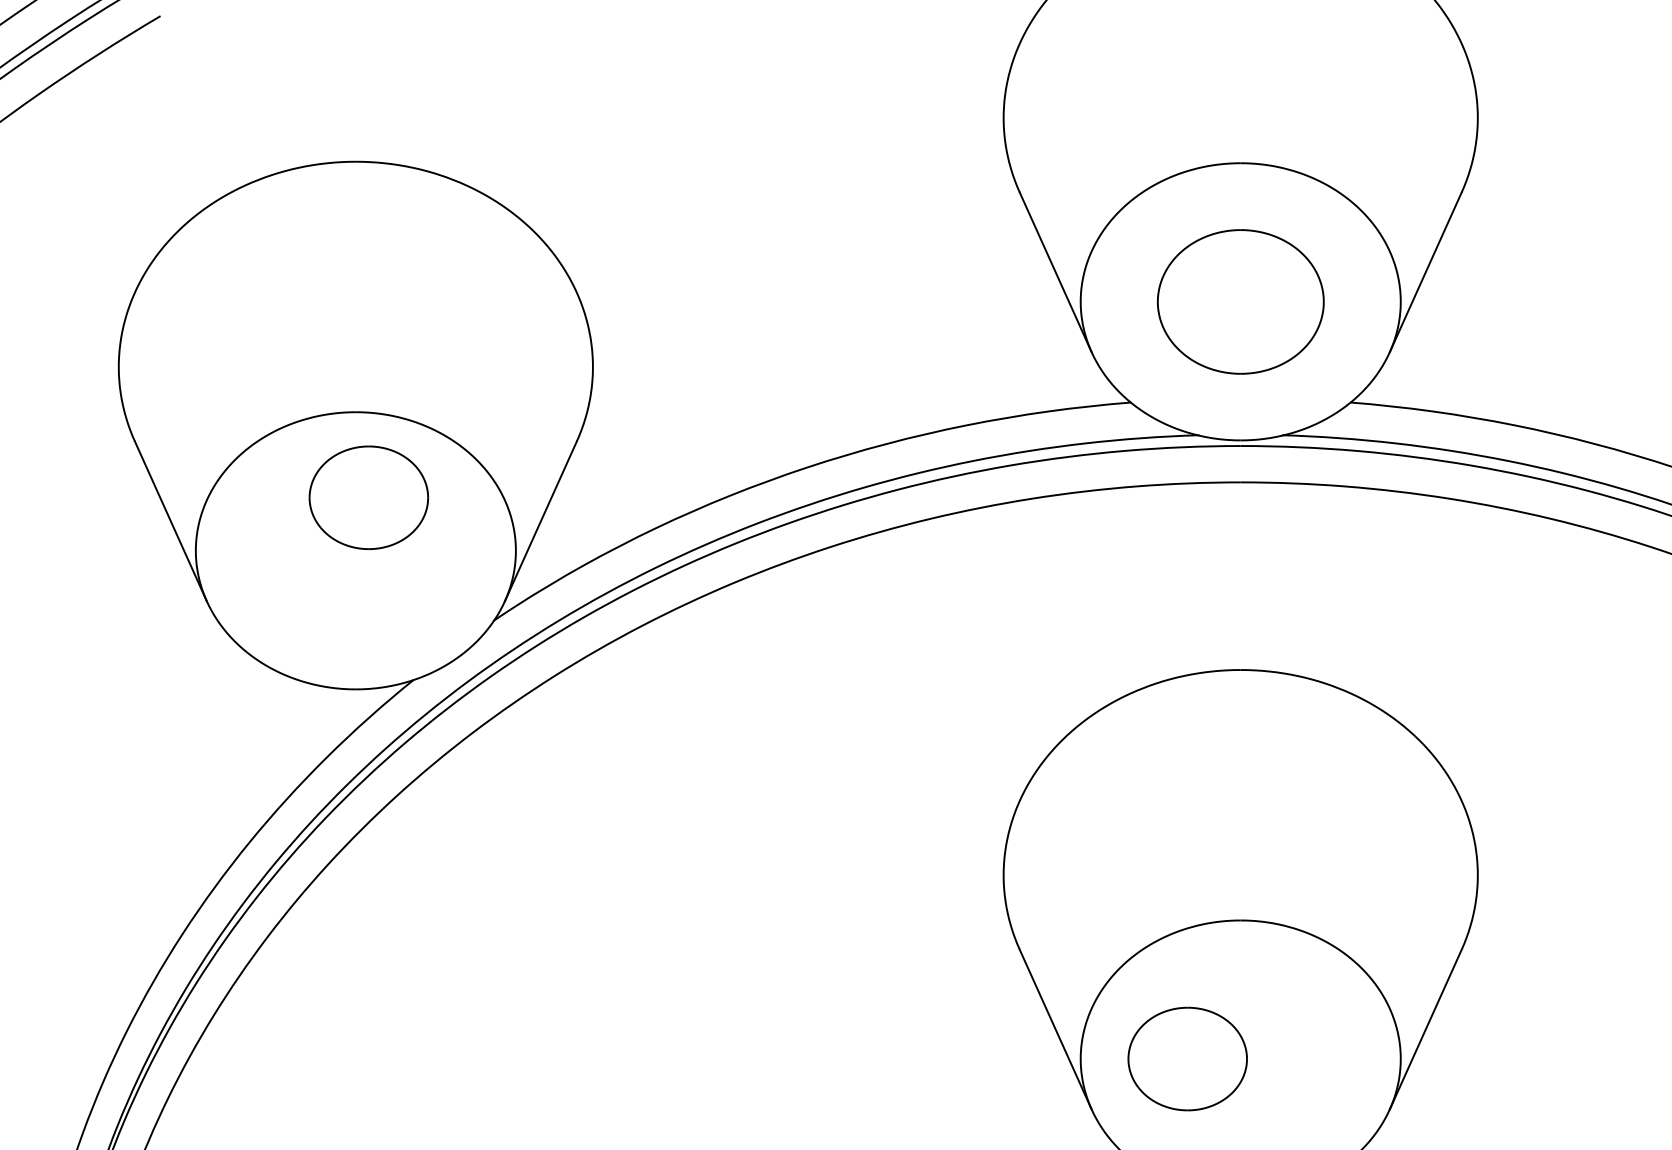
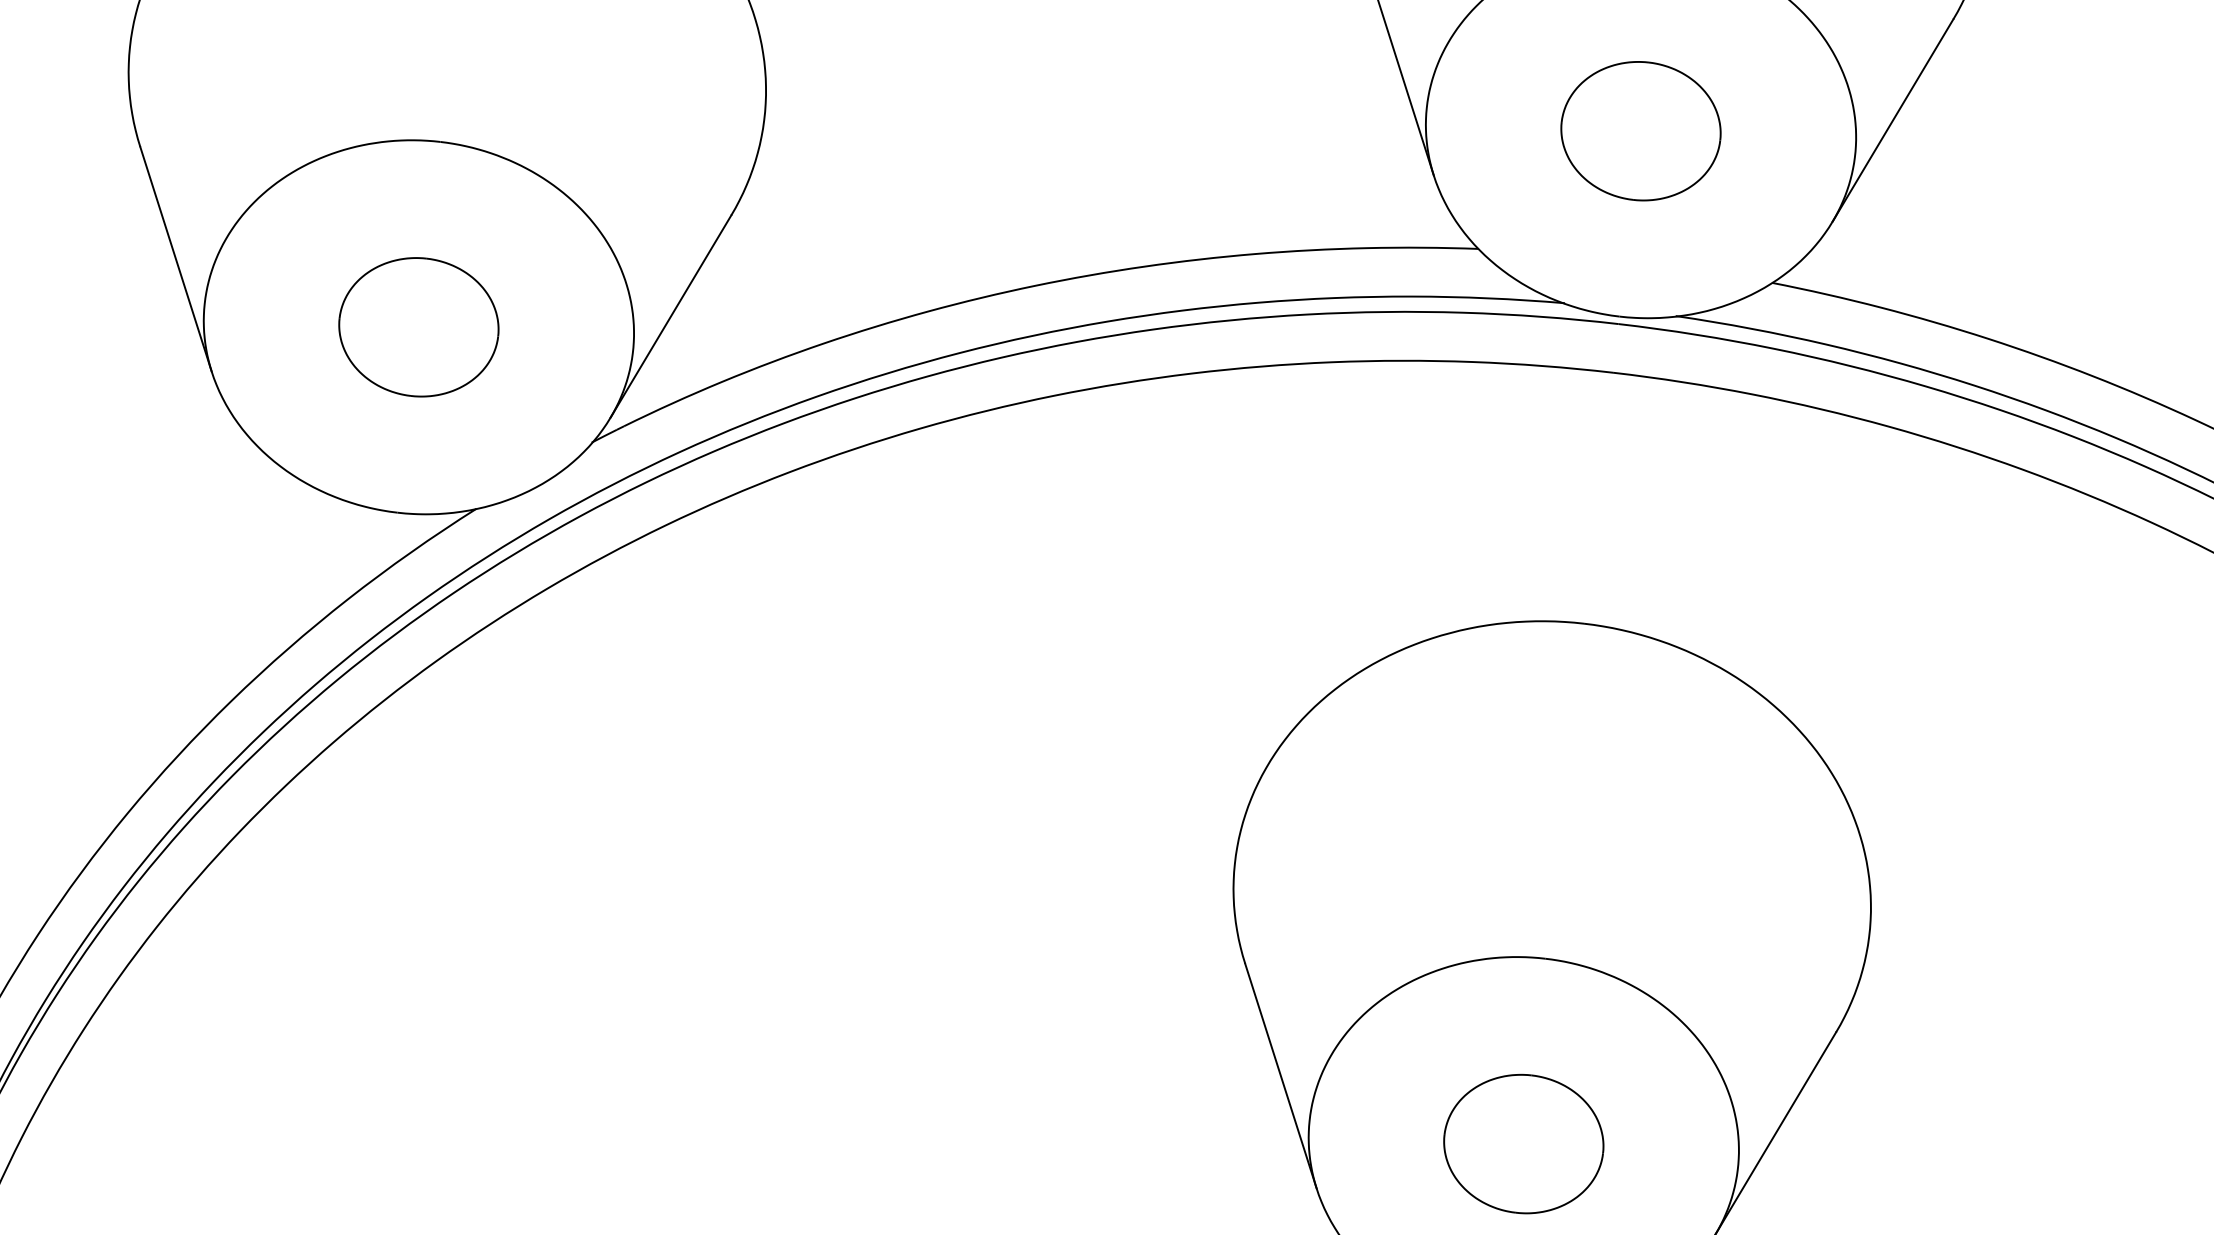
part: (1240, 301) -> (1640, 130), size x0.71
part: (368, 497) -> (418, 326), moved
part: (1187, 1058) -> (1523, 1143), moved

